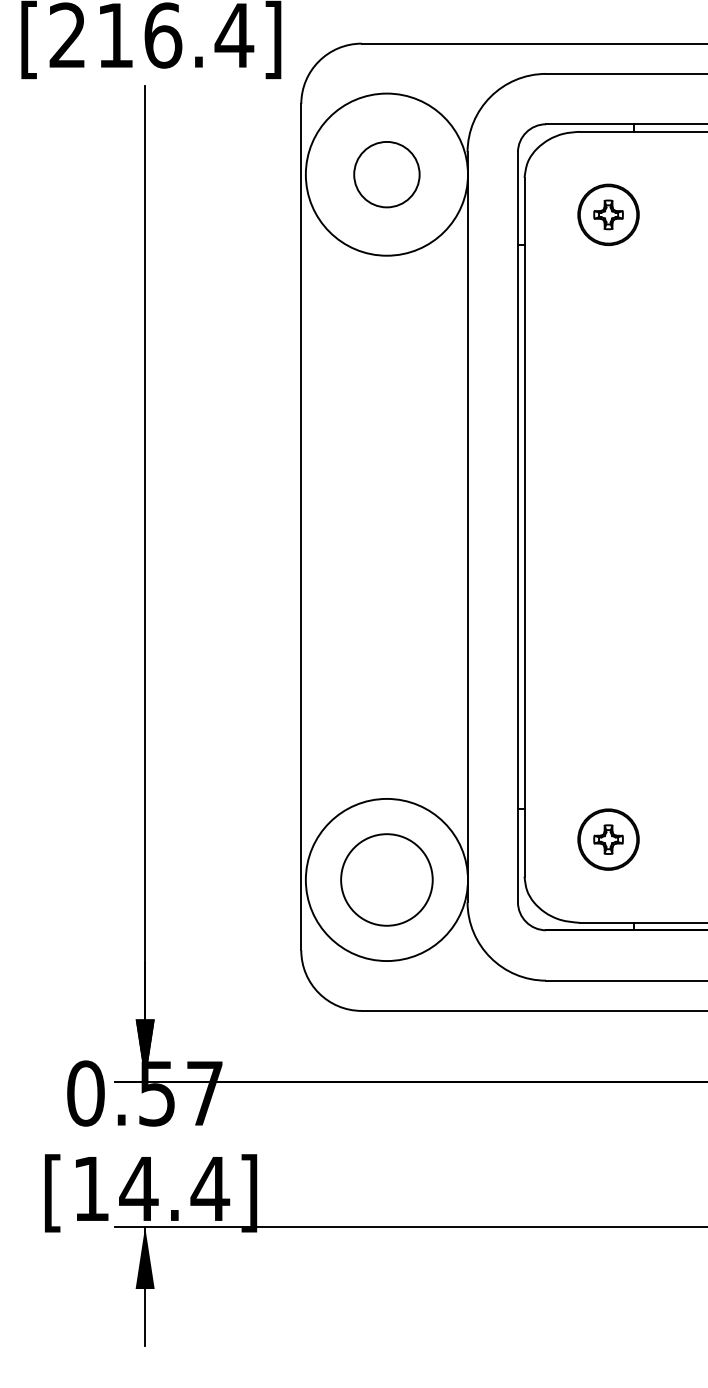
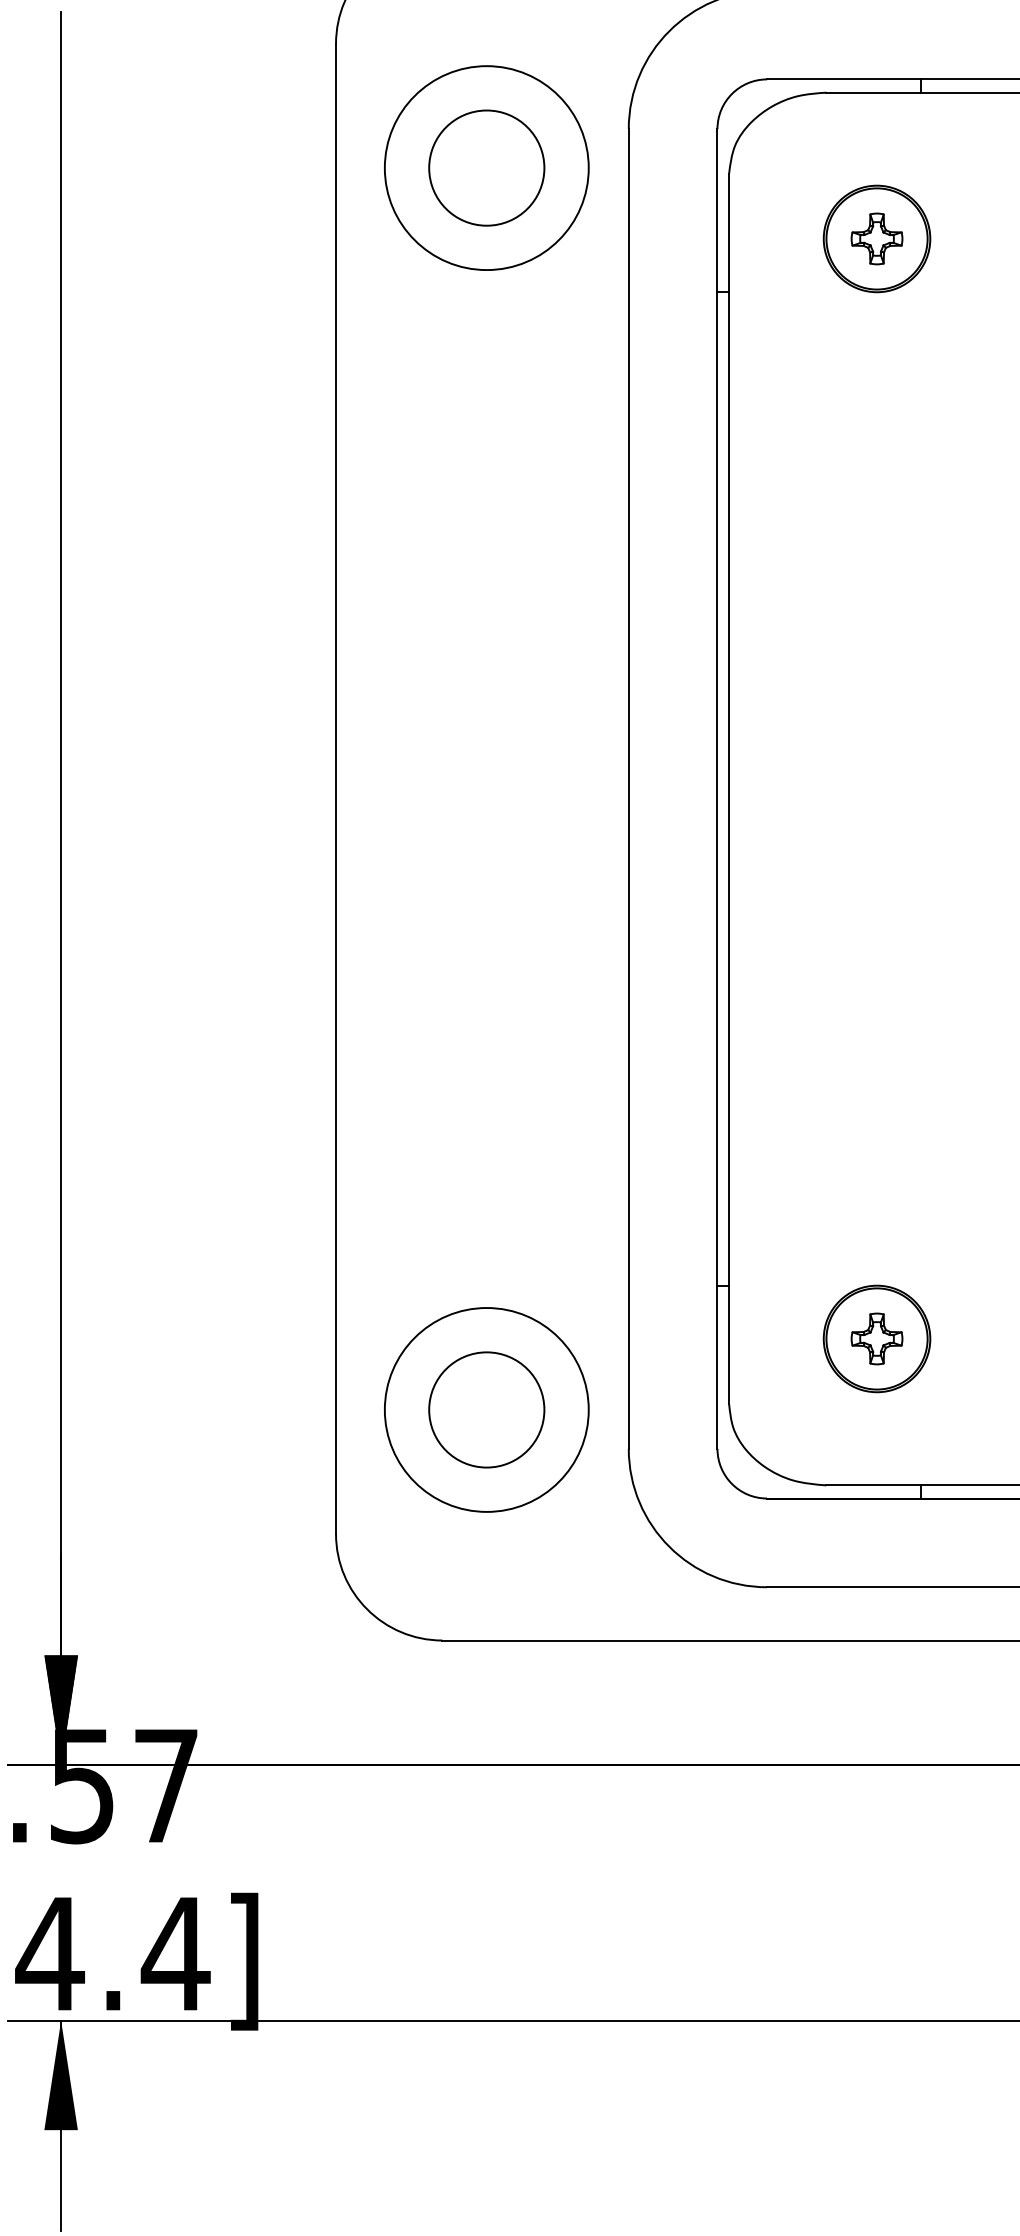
circle: (386, 174) -> (486, 167), size x0.71
circle: (386, 879) -> (486, 1409), size x0.71
circle: (386, 879) -> (486, 1409), size x0.71

